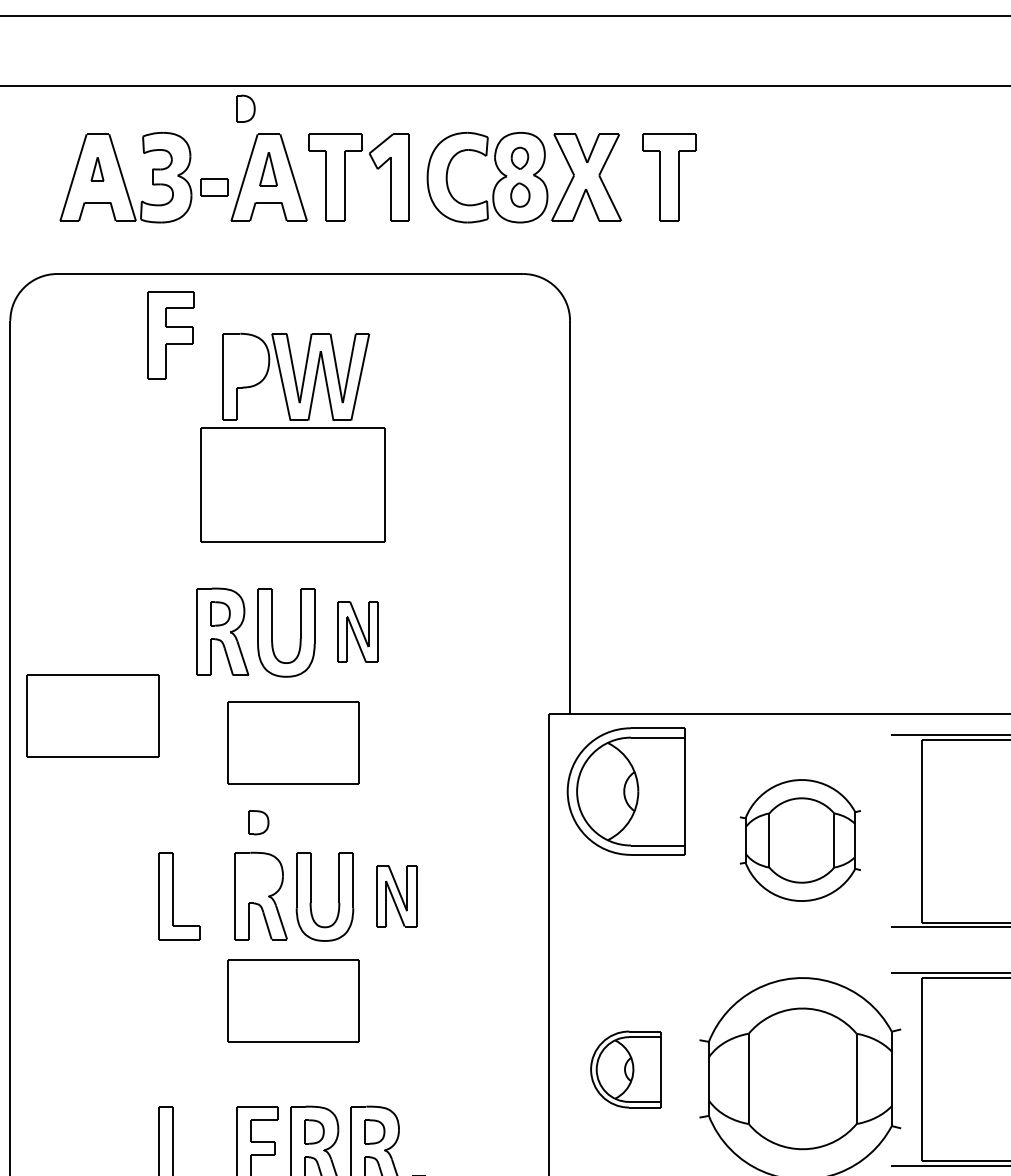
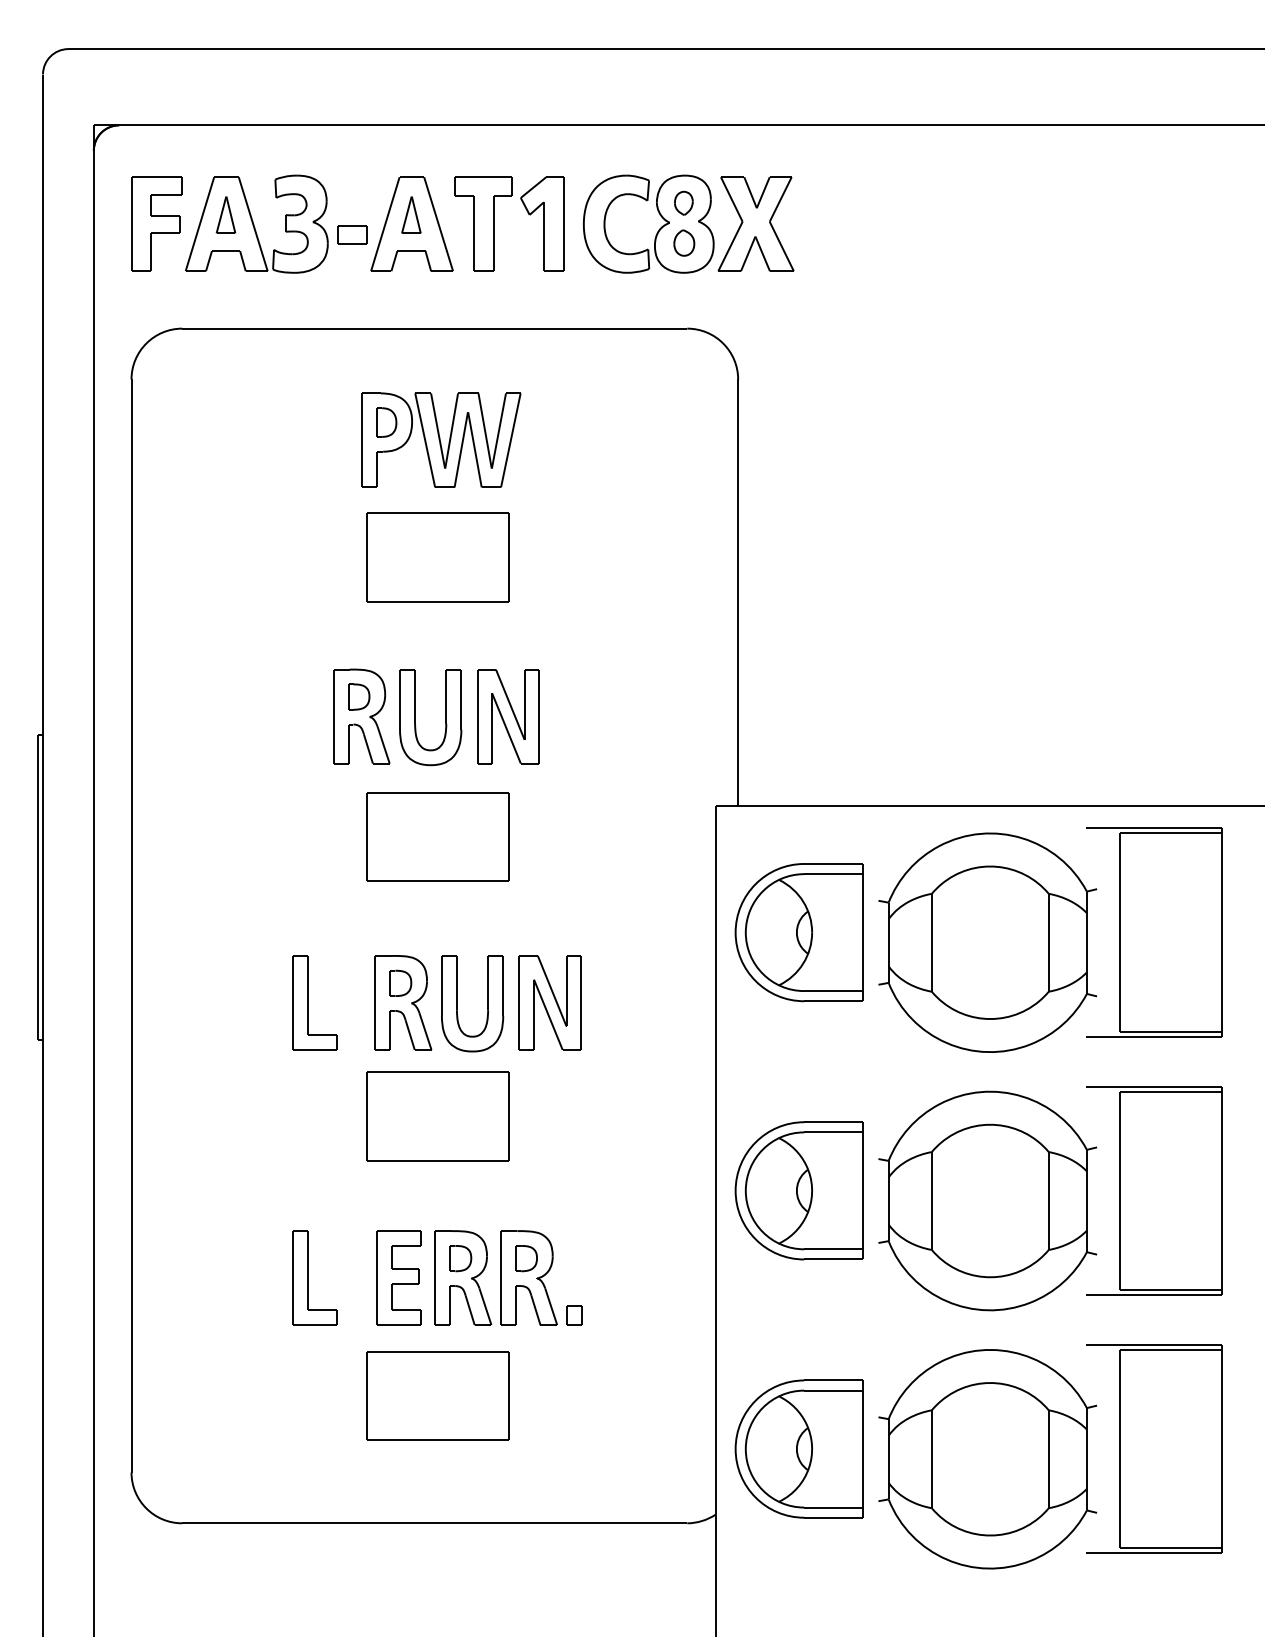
part: (245, 108) -> (386, 422), moved
part: (97, 168) -> (225, 214), size x1.43
part: (669, 177) -> (845, 223), removed
part: (170, 334) -> (156, 223), moved
part: (292, 485) -> (437, 557), size x0.71
part: (358, 631) -> (508, 716), size x1.43
part: (92, 715) -> (220, 807), removed
part: (625, 791) -> (798, 932), moved
part: (258, 821) -> (400, 982), moved
part: (800, 840) -> (987, 942), size x1.67
part: (395, 895) -> (549, 1002), size x1.43
part: (625, 1069) -> (798, 1190), size x1.67

